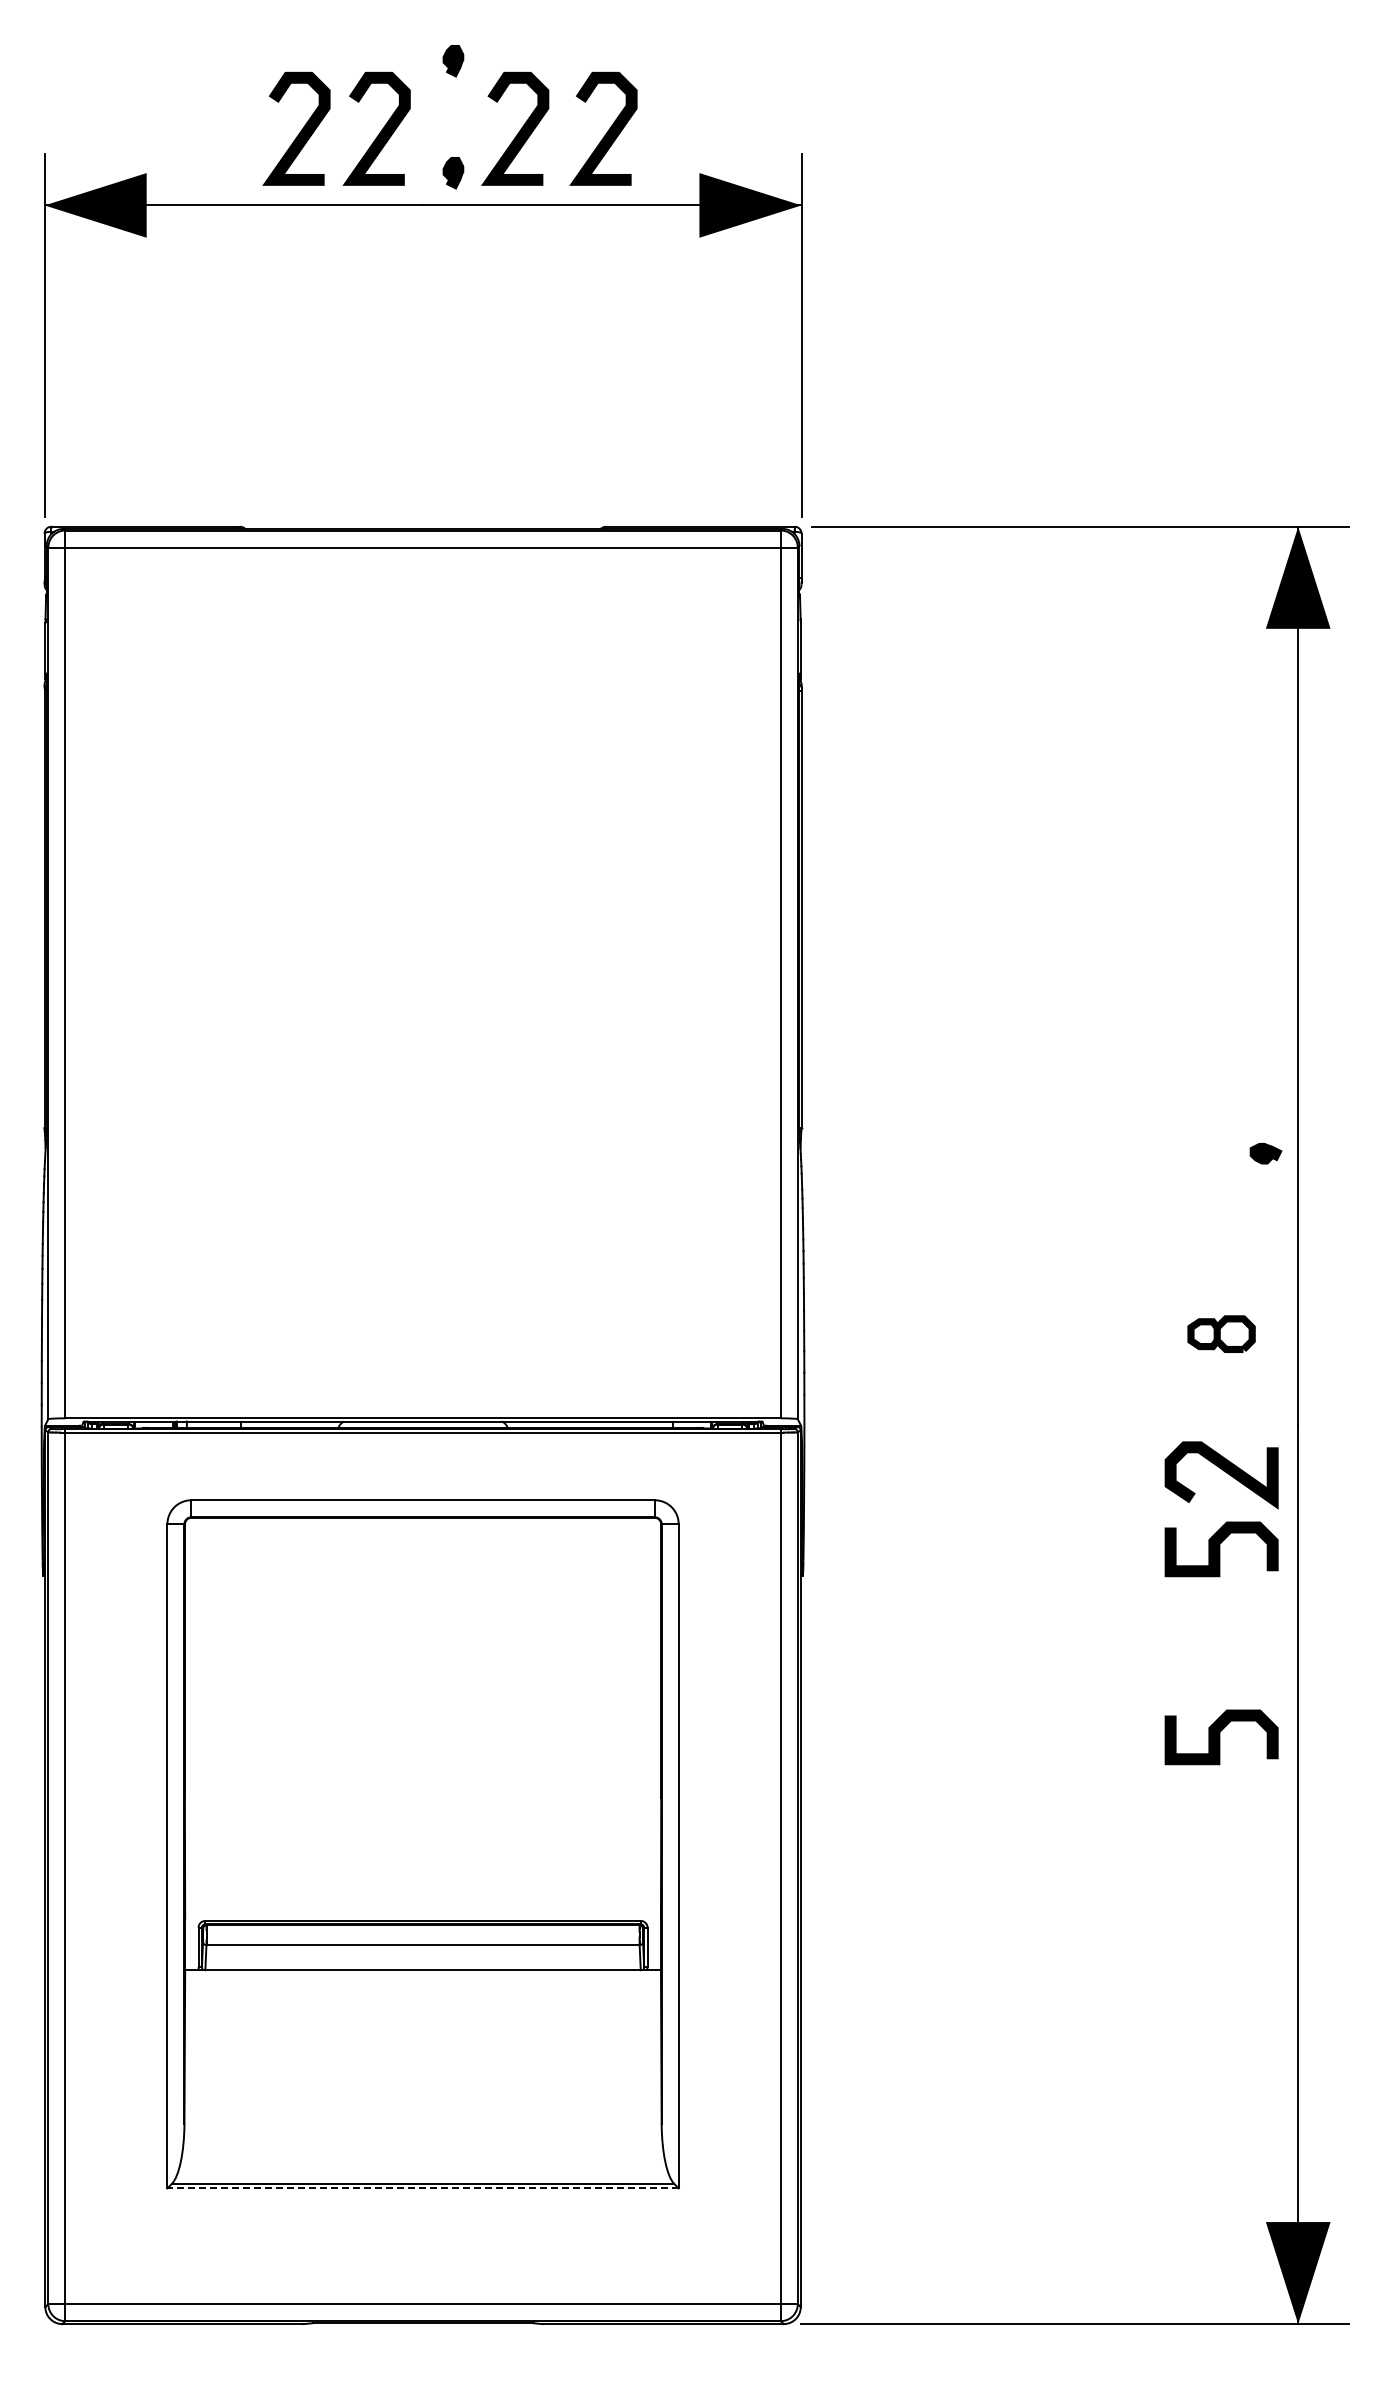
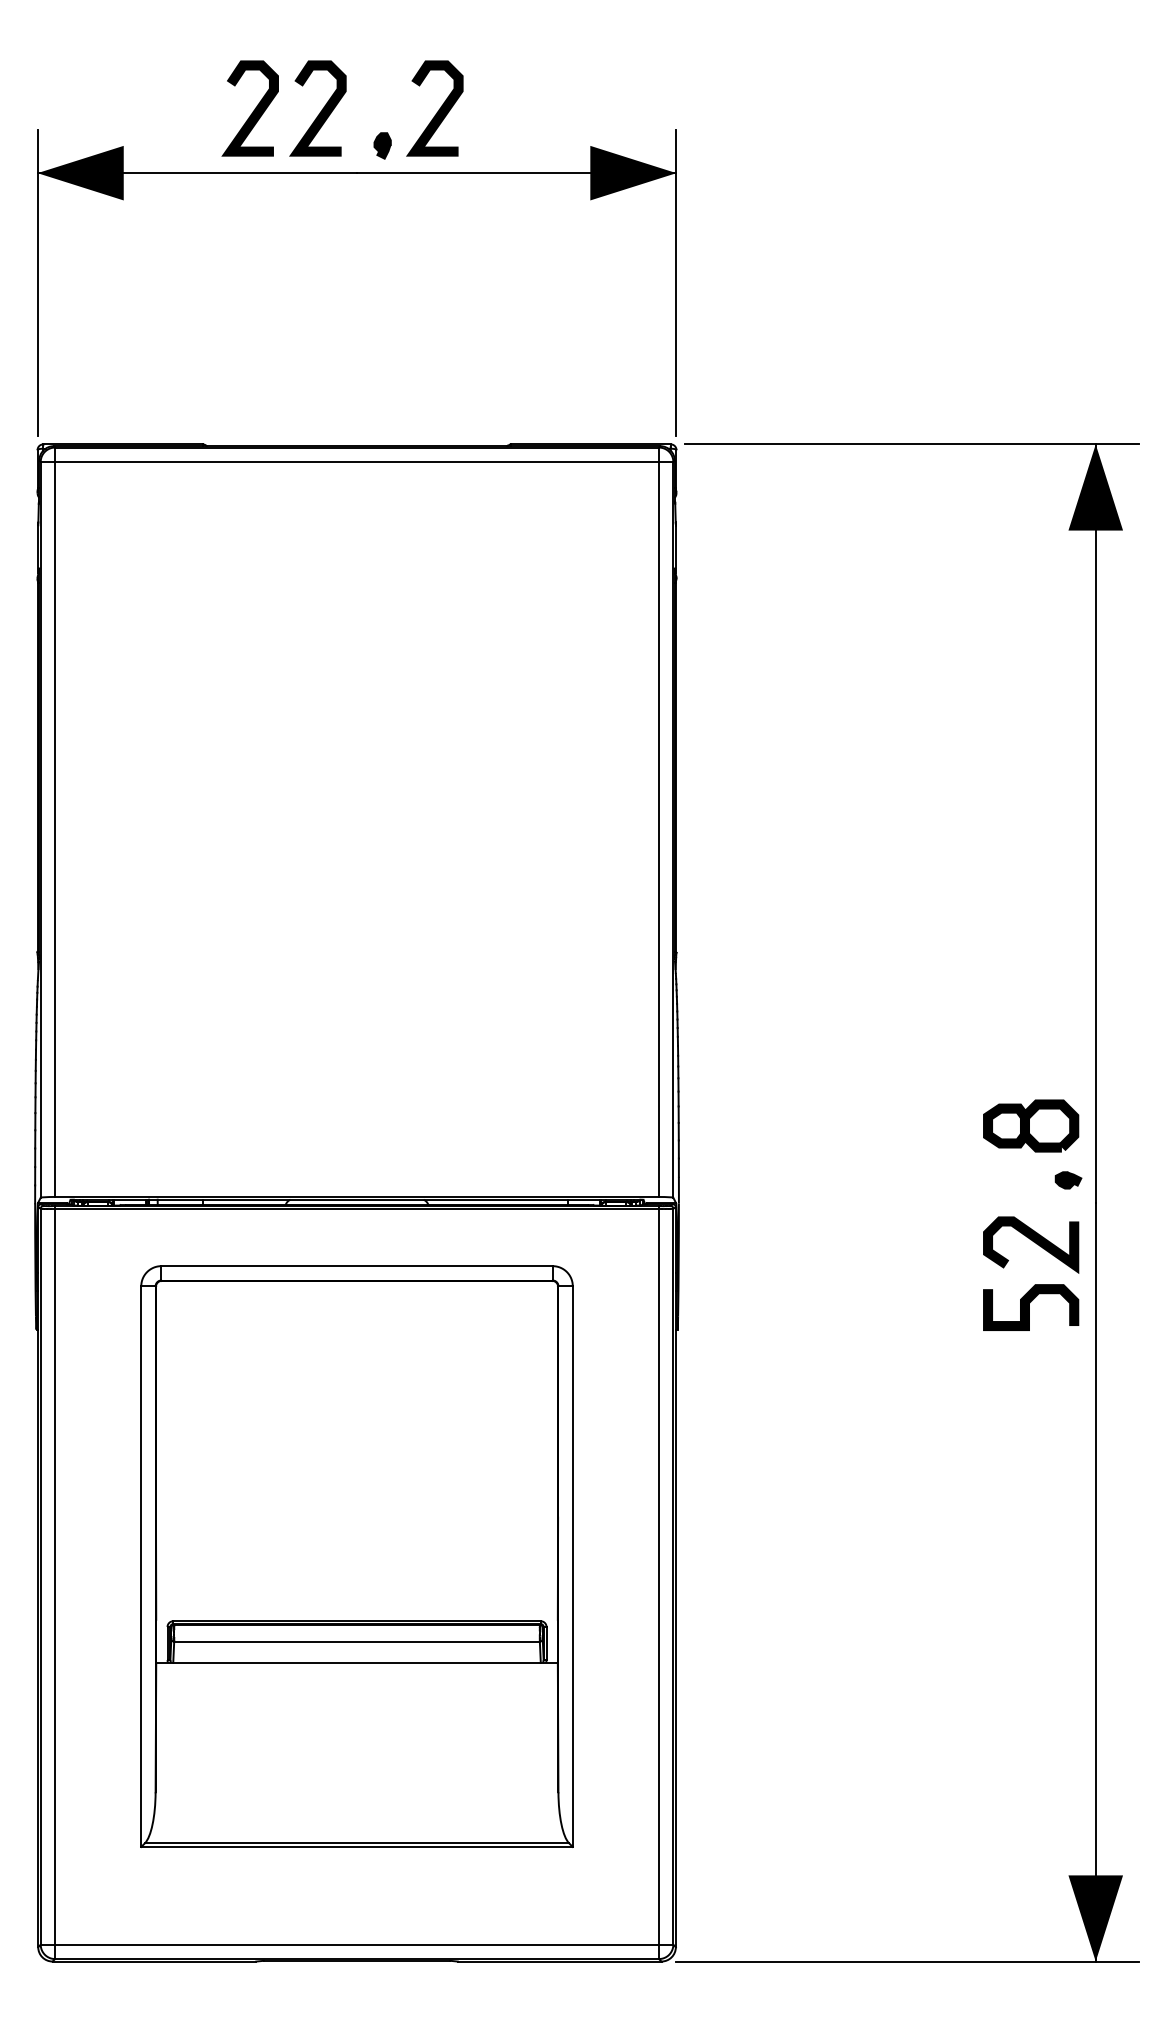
part: (453, 61) -> (382, 51), removed
curve: (607, 130) -> (512, 109), removed
part: (1265, 1153) -> (1068, 1180), moved
part: (1221, 1333) -> (1030, 1125), size x1.67
curve: (1220, 1737) -> (1030, 1466), removed
line: (423, 2188) -> (357, 1847), dashed -> solid

